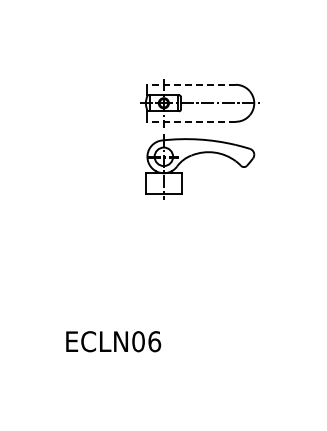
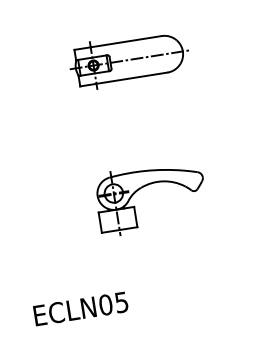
line: (191, 84) -> (117, 42), dashed -> solid
line: (191, 121) -> (123, 79), dashed -> solid
part: (199, 154) -> (148, 185), moved
text: (154, 341) -> (121, 302), ECLN06 -> ECLN05

